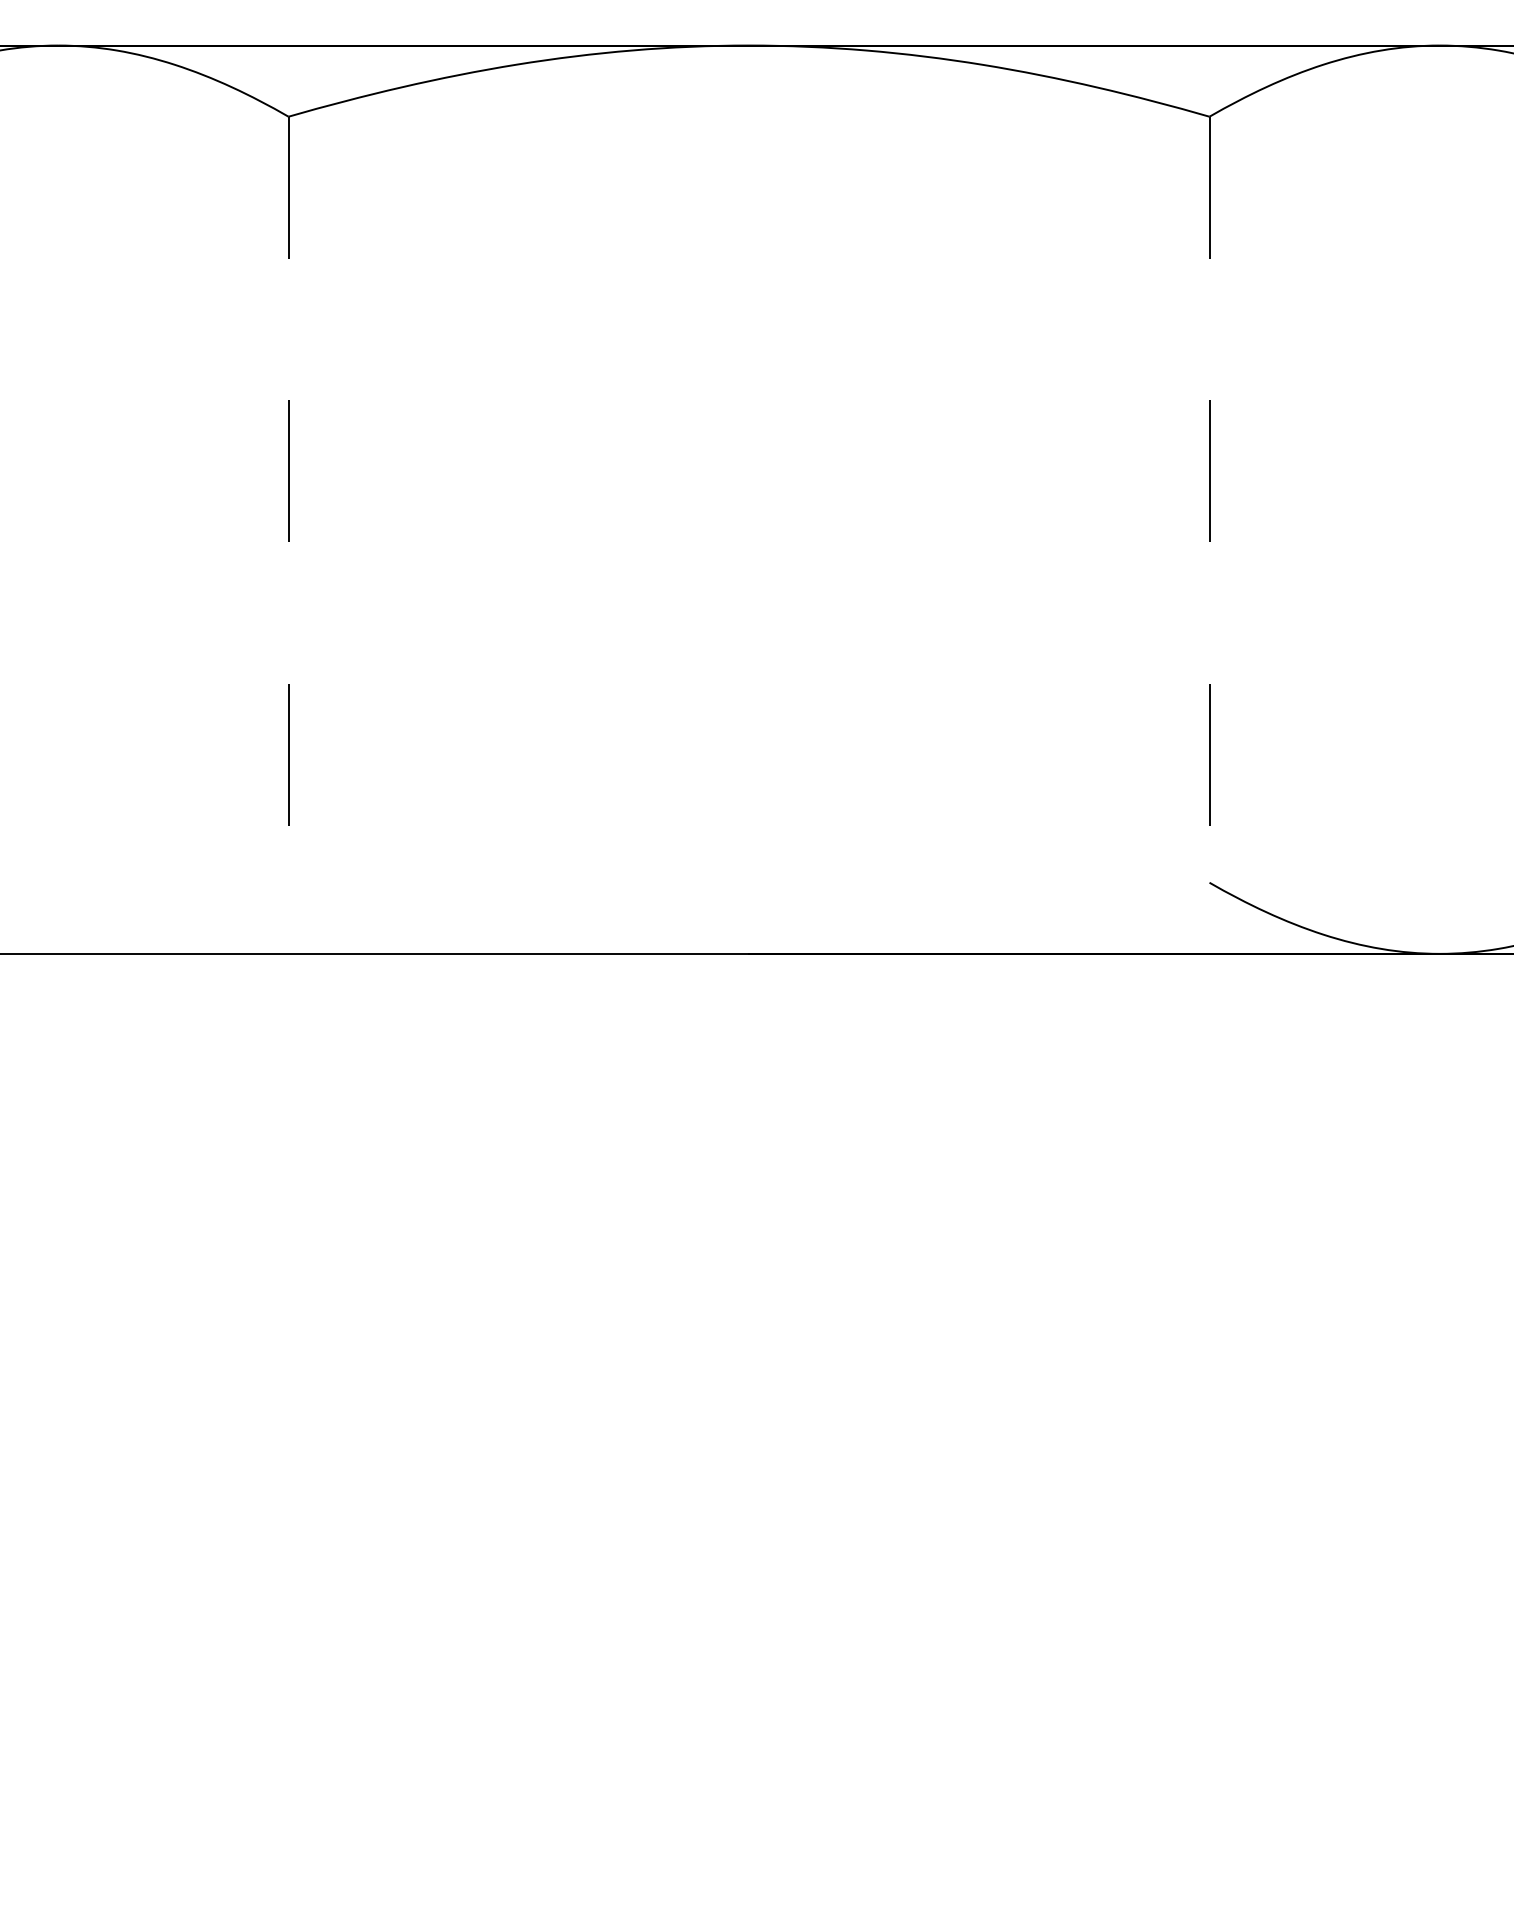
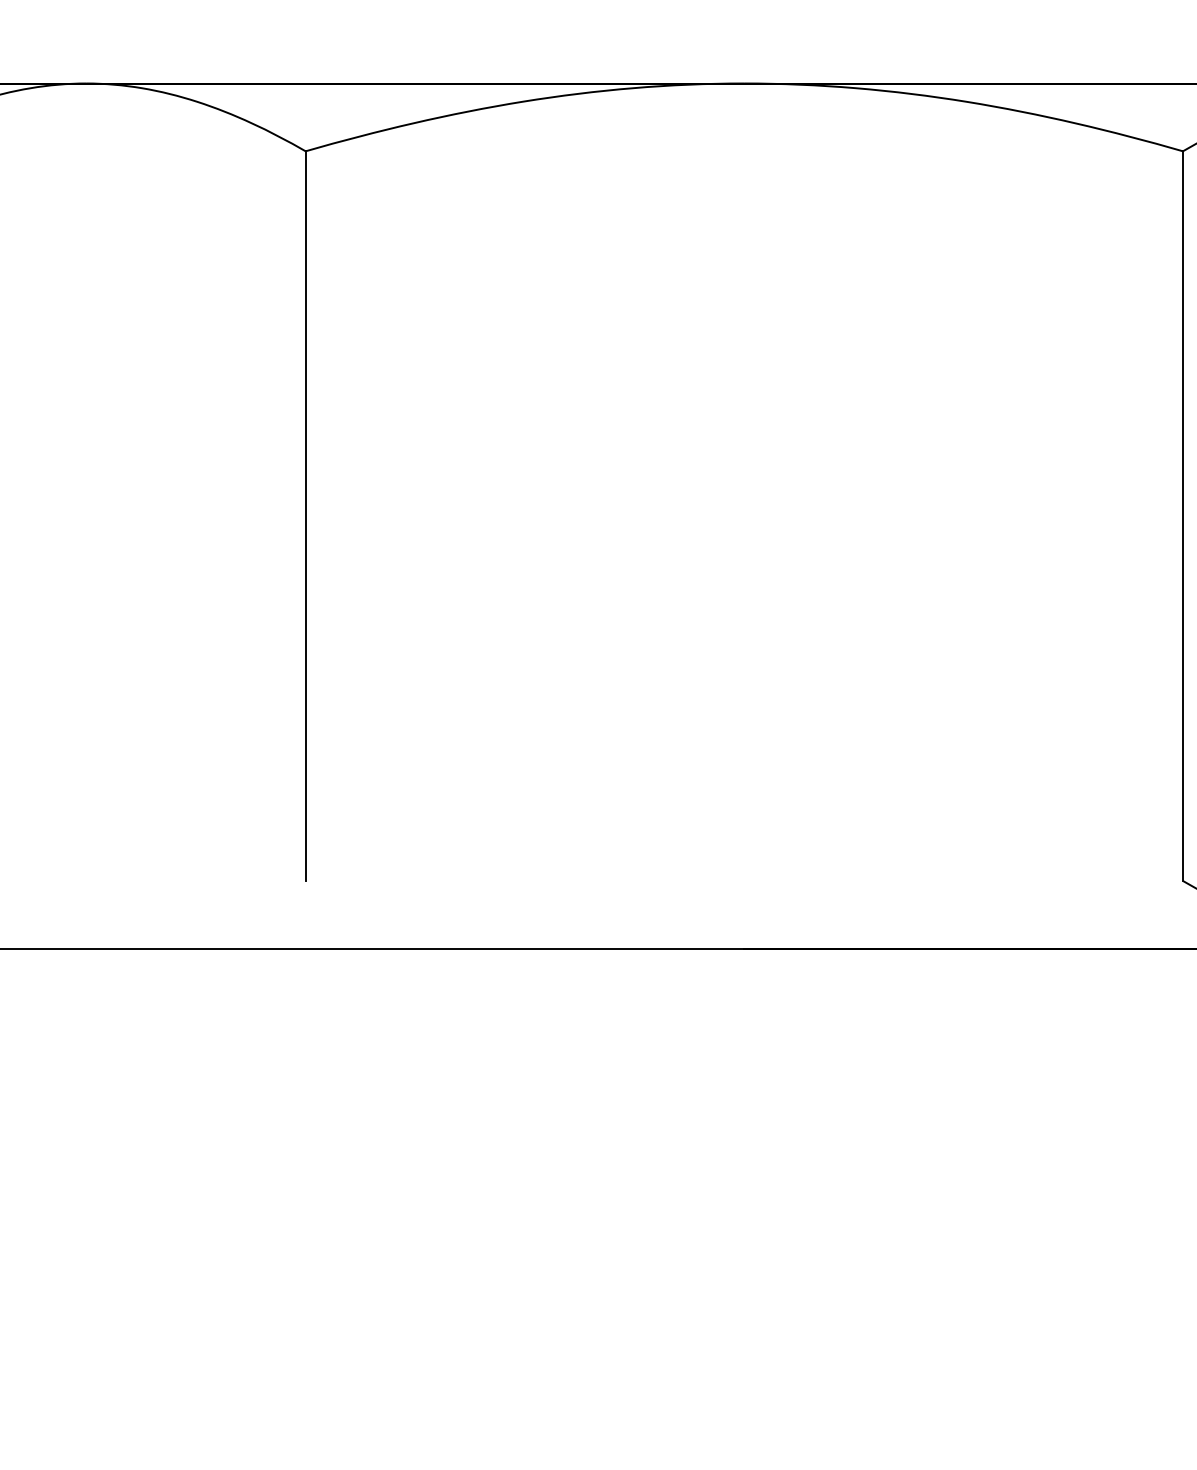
line: (288, 499) -> (305, 515), dashed -> solid
line: (1209, 499) -> (1182, 515), dashed -> solid

